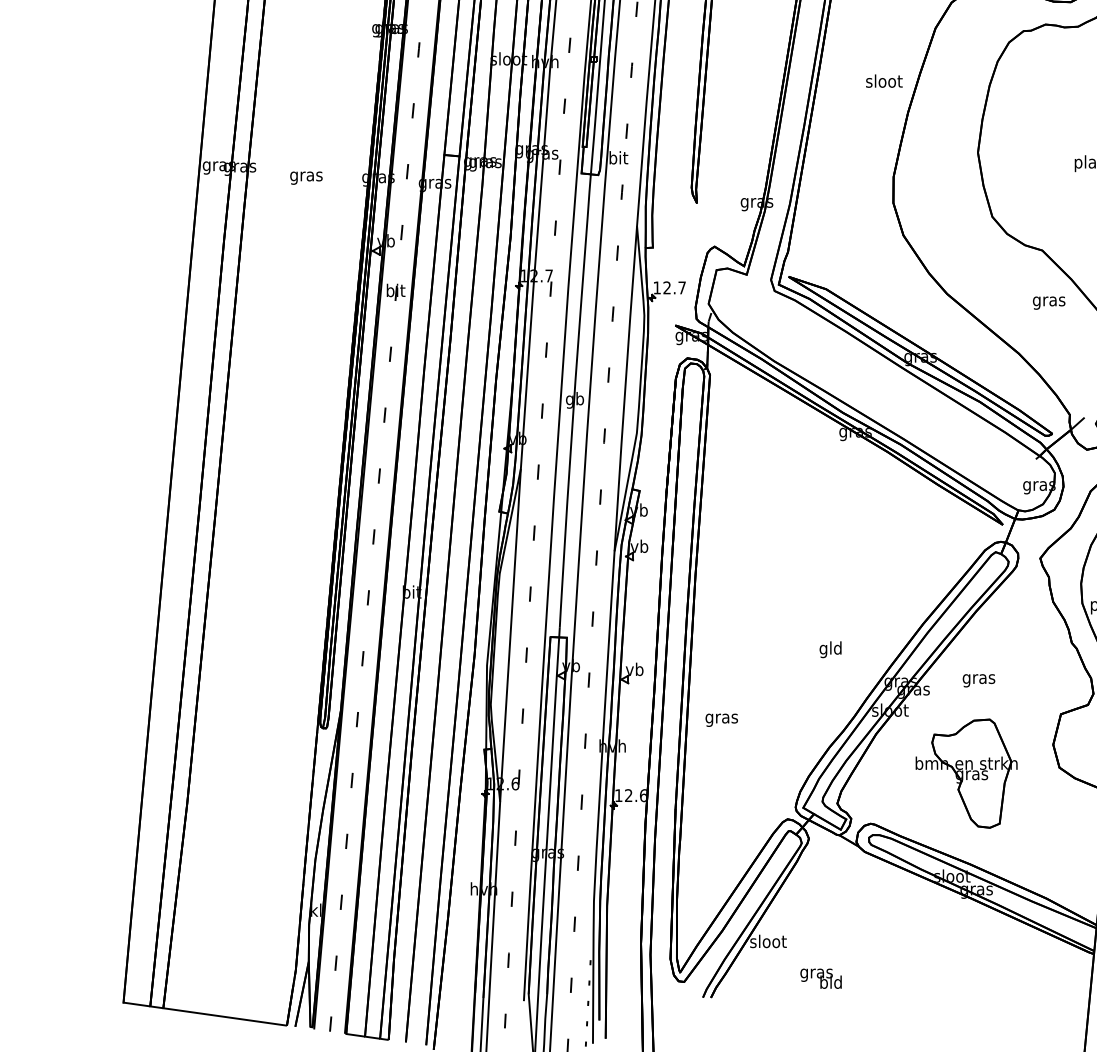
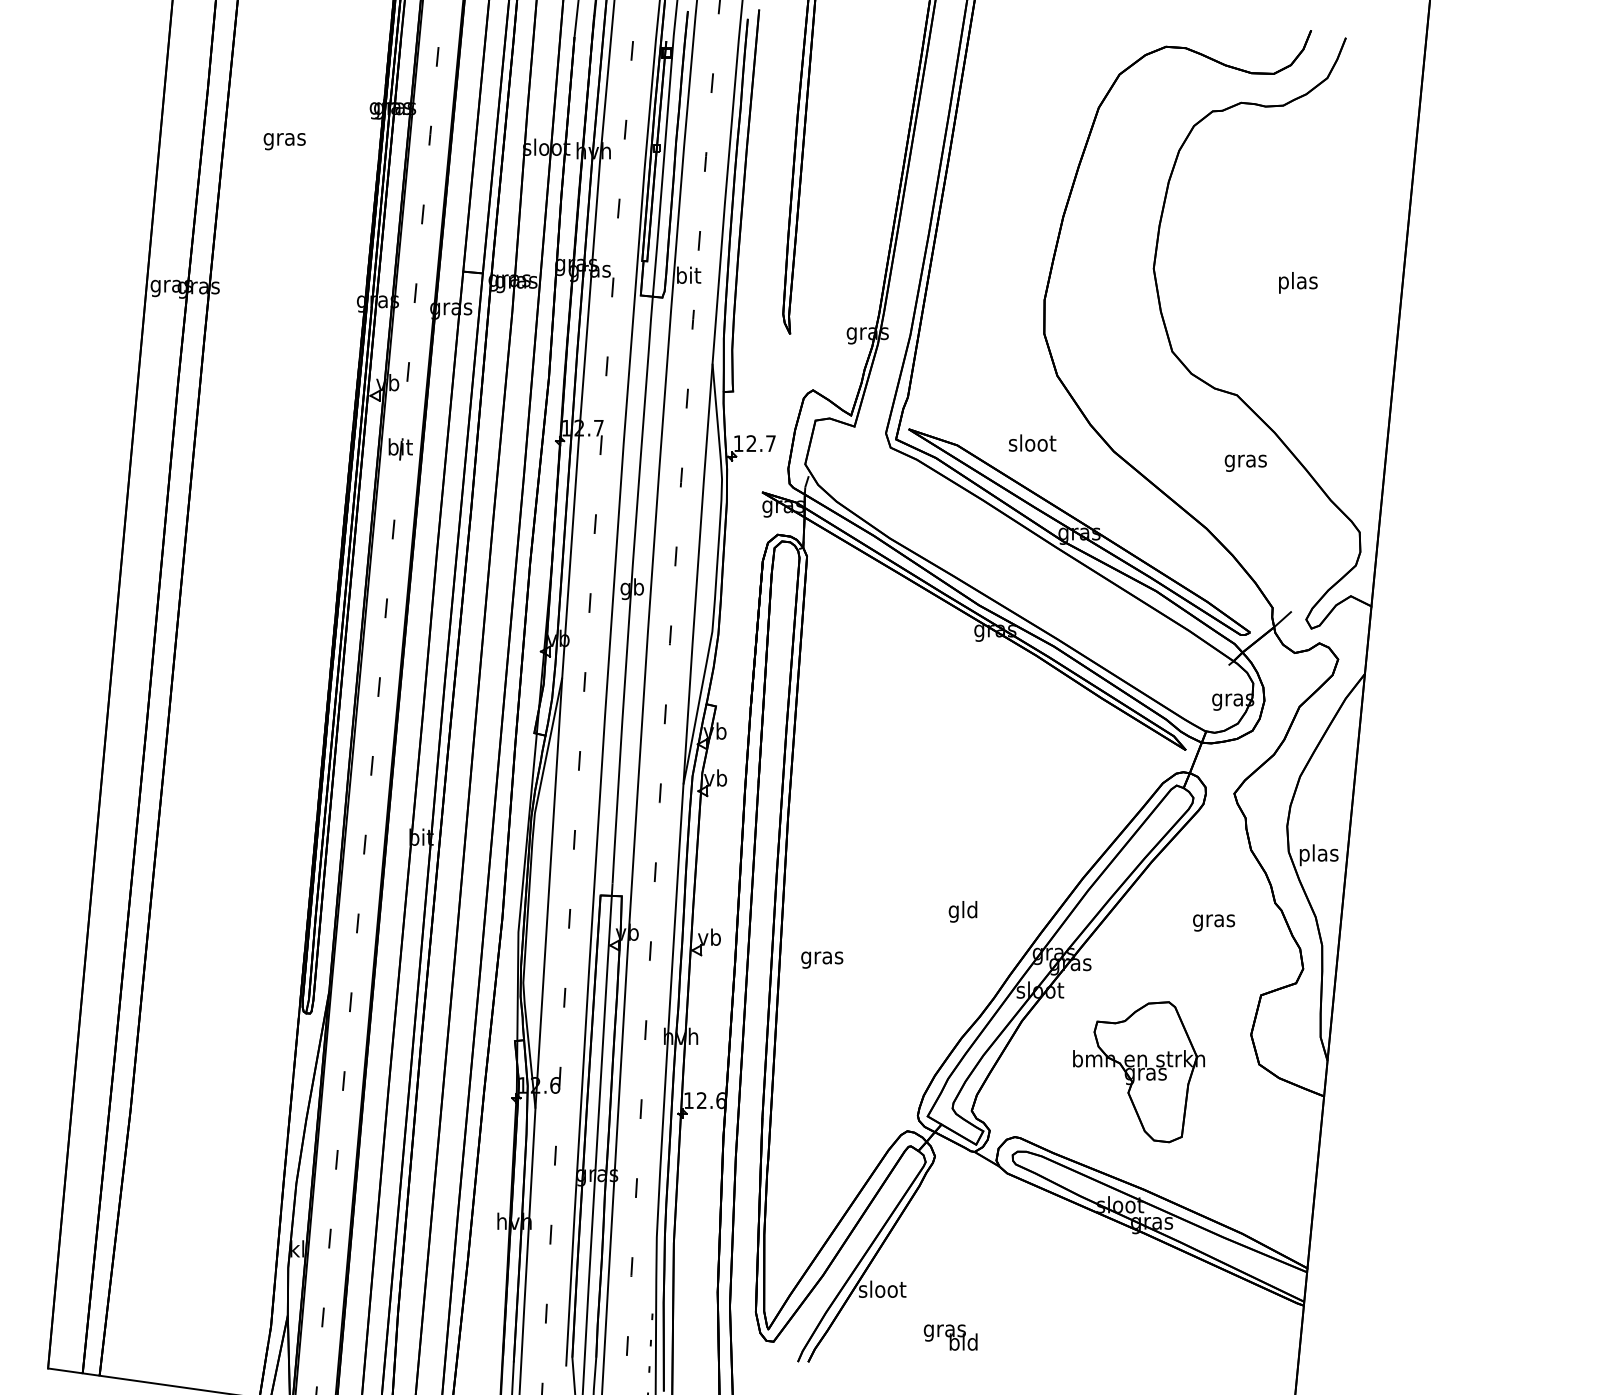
text: (884, 80) -> (1032, 442), moved
text: (306, 178) -> (284, 141), moved
text: (979, 680) -> (1214, 922), moved
text: (722, 719) -> (822, 959), moved

